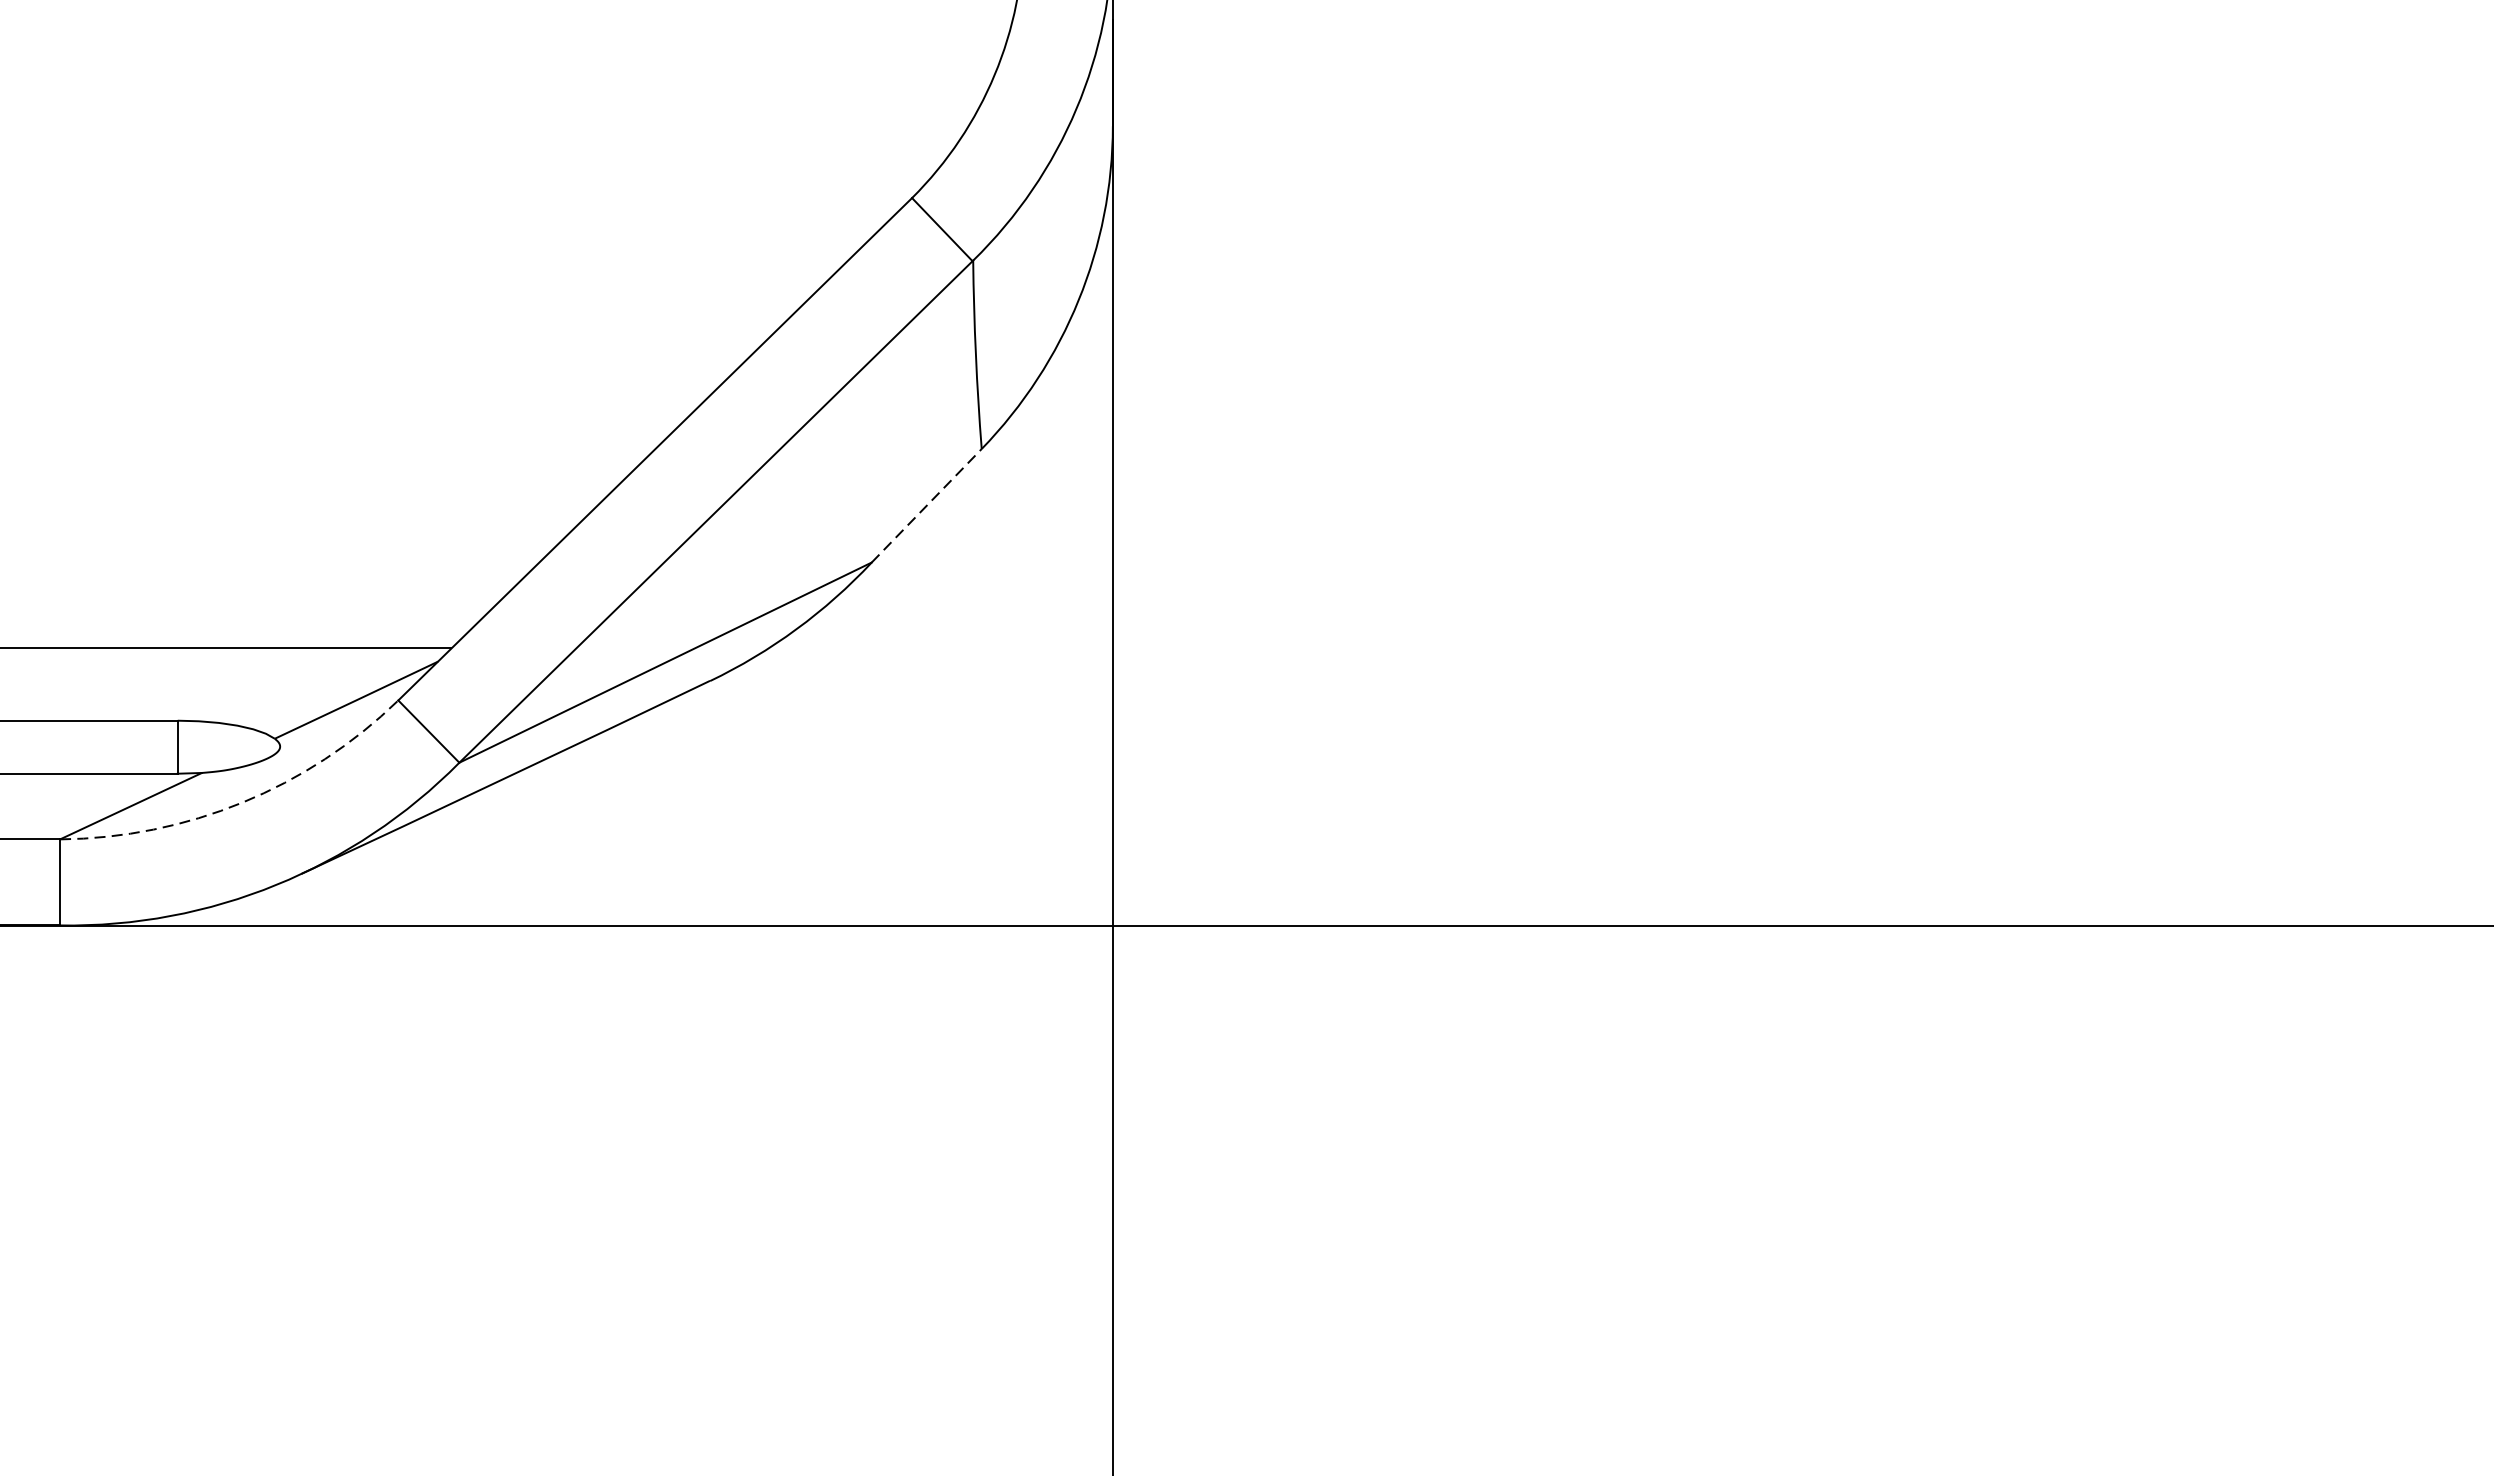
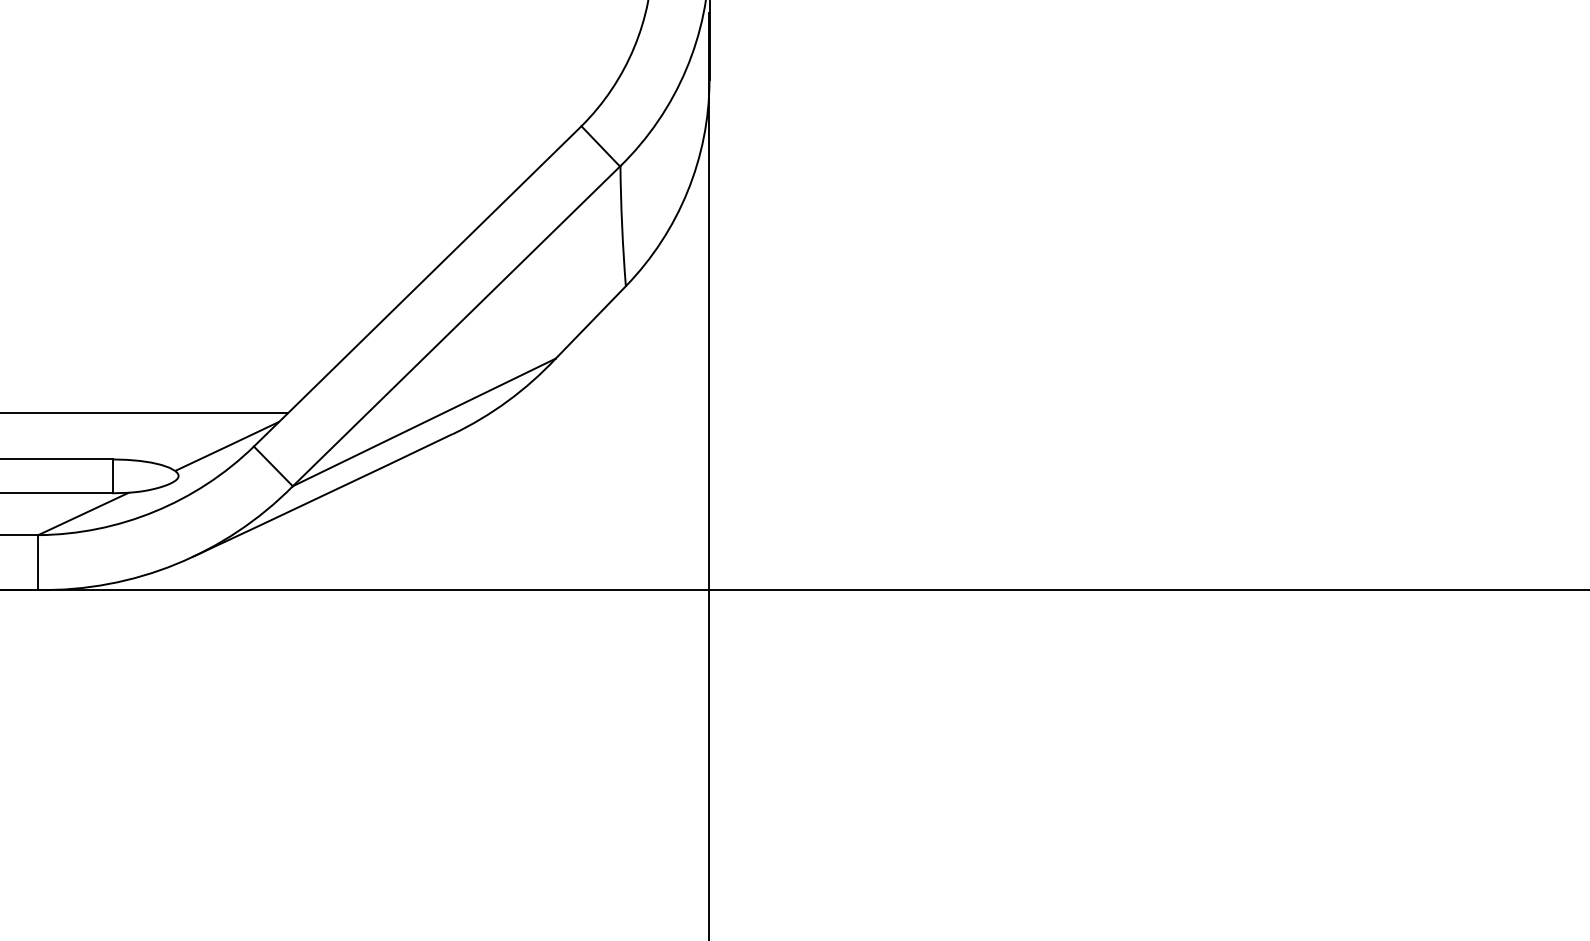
line: (927, 505) -> (591, 322), dashed -> solid
arc: (242, 802) -> (154, 511), dashed -> solid

